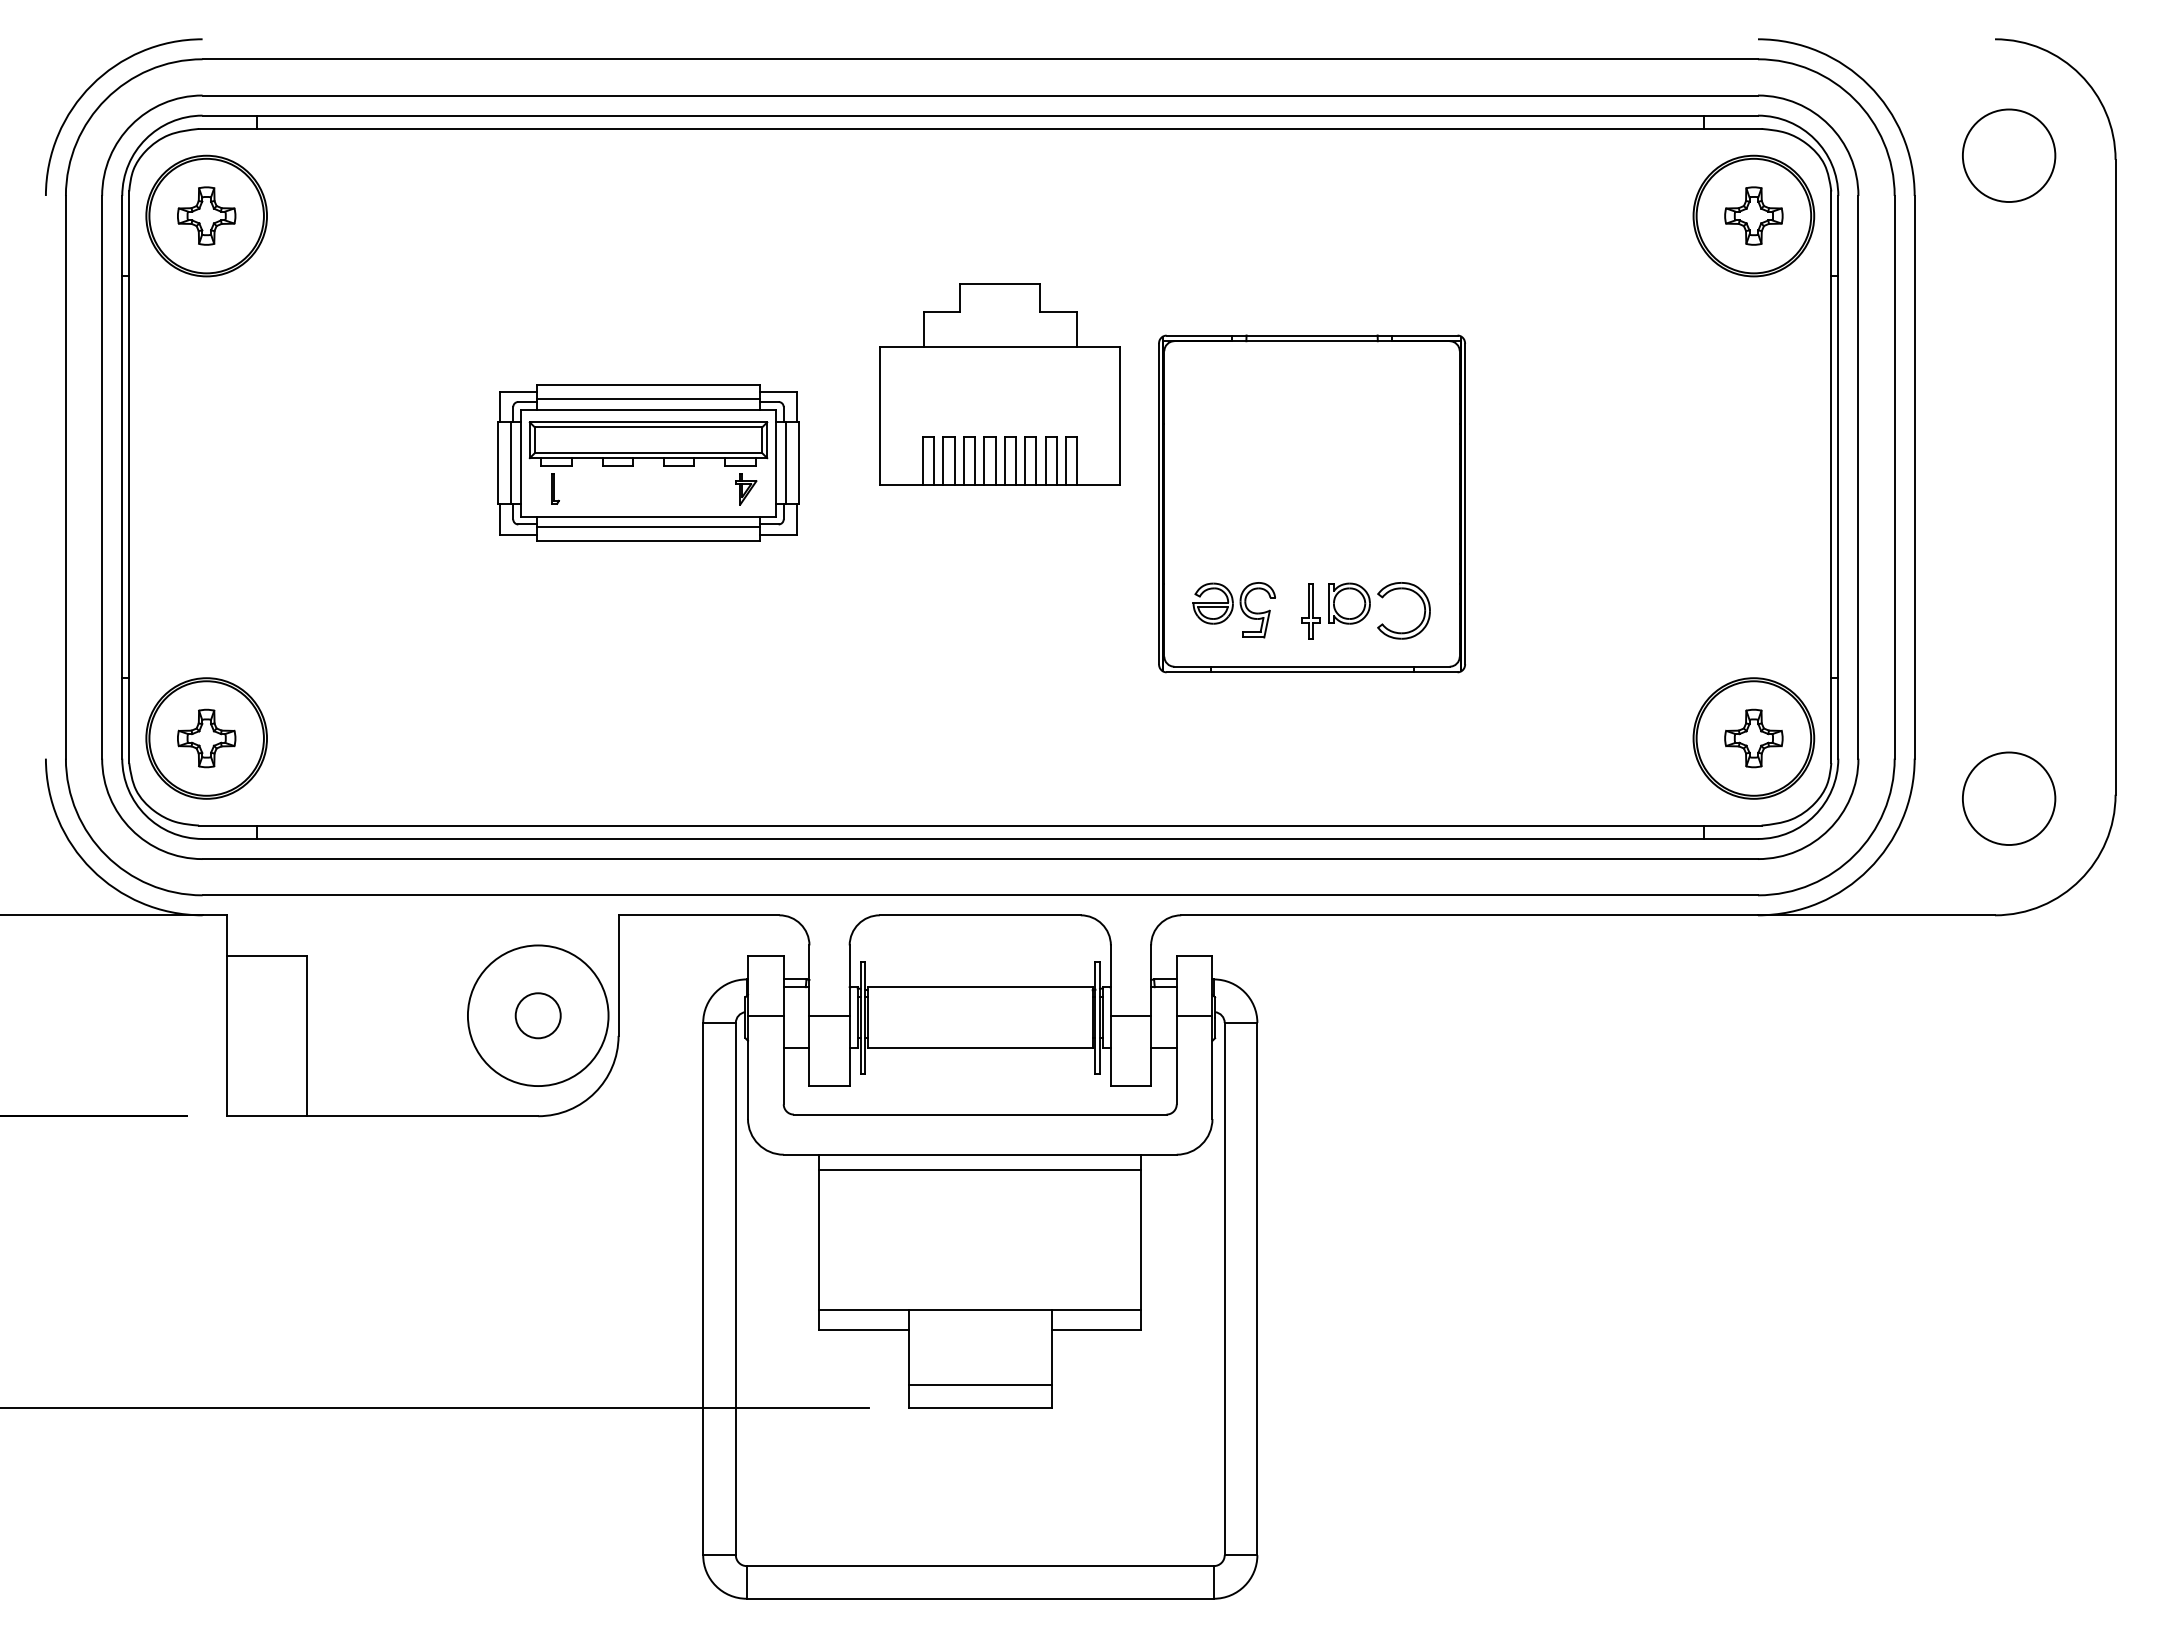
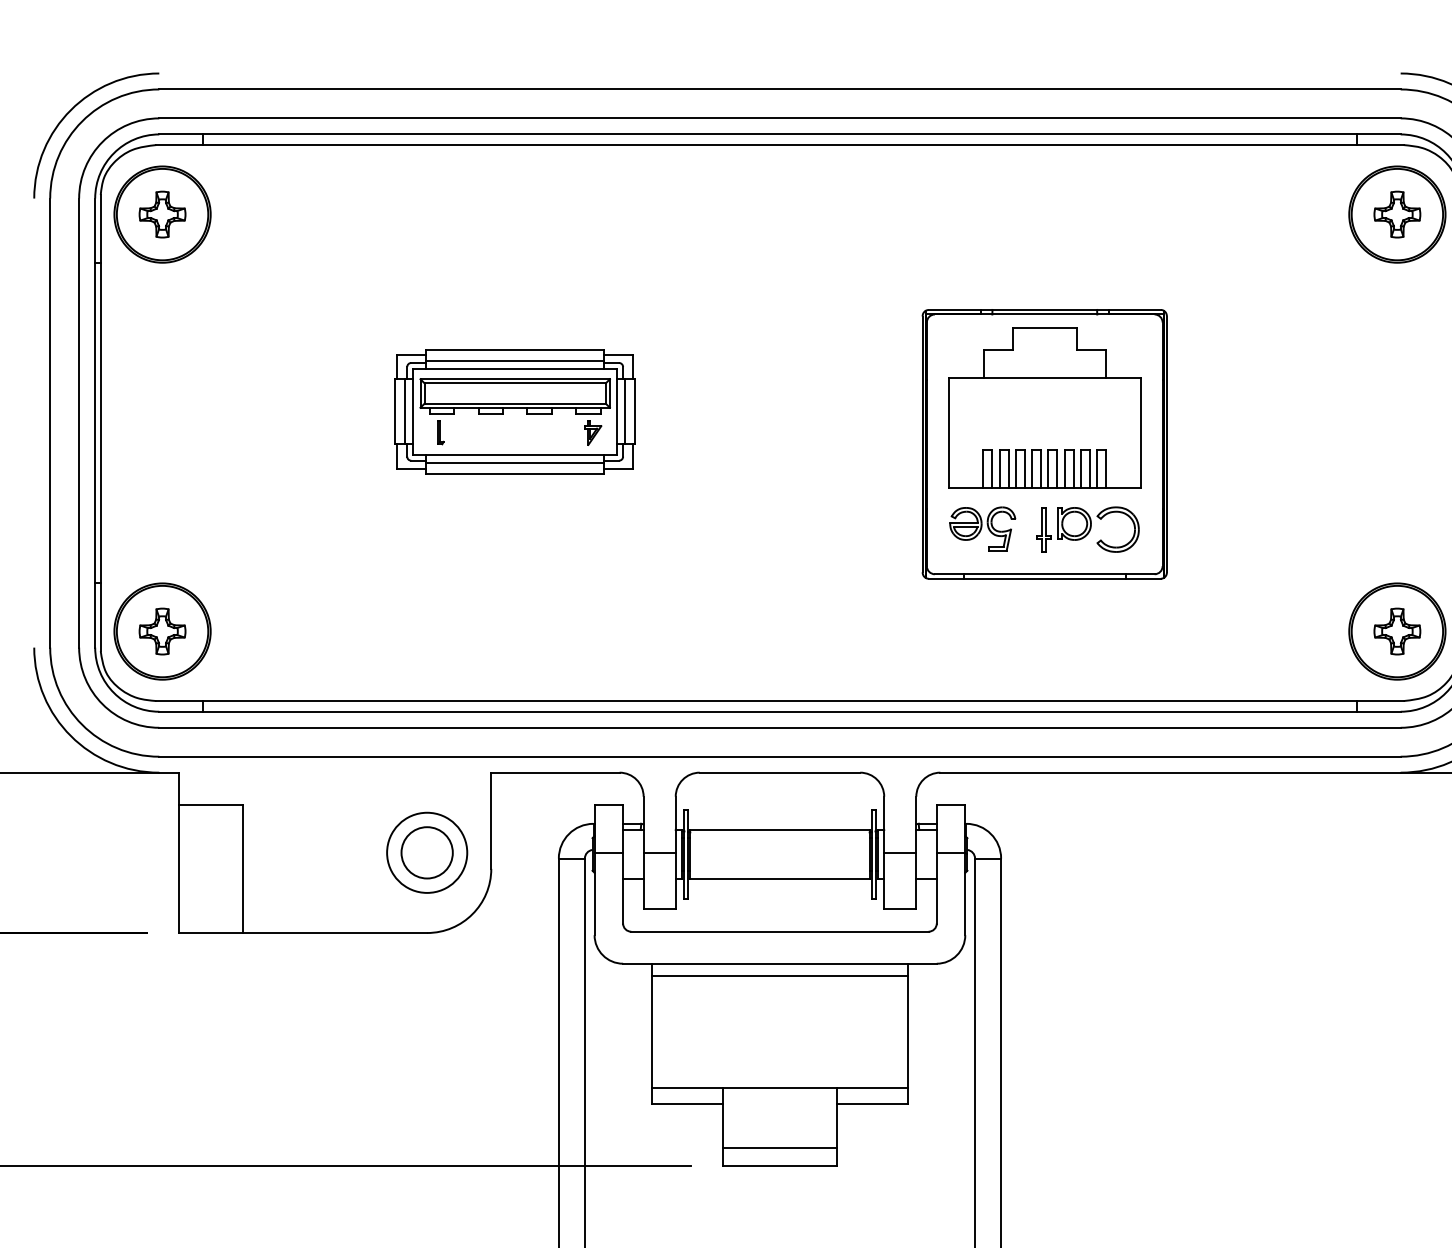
part: (999, 384) -> (1044, 408), moved
circle: (538, 1015) -> (427, 852), size x0.71
circle: (538, 1015) -> (427, 852), size x1.43

